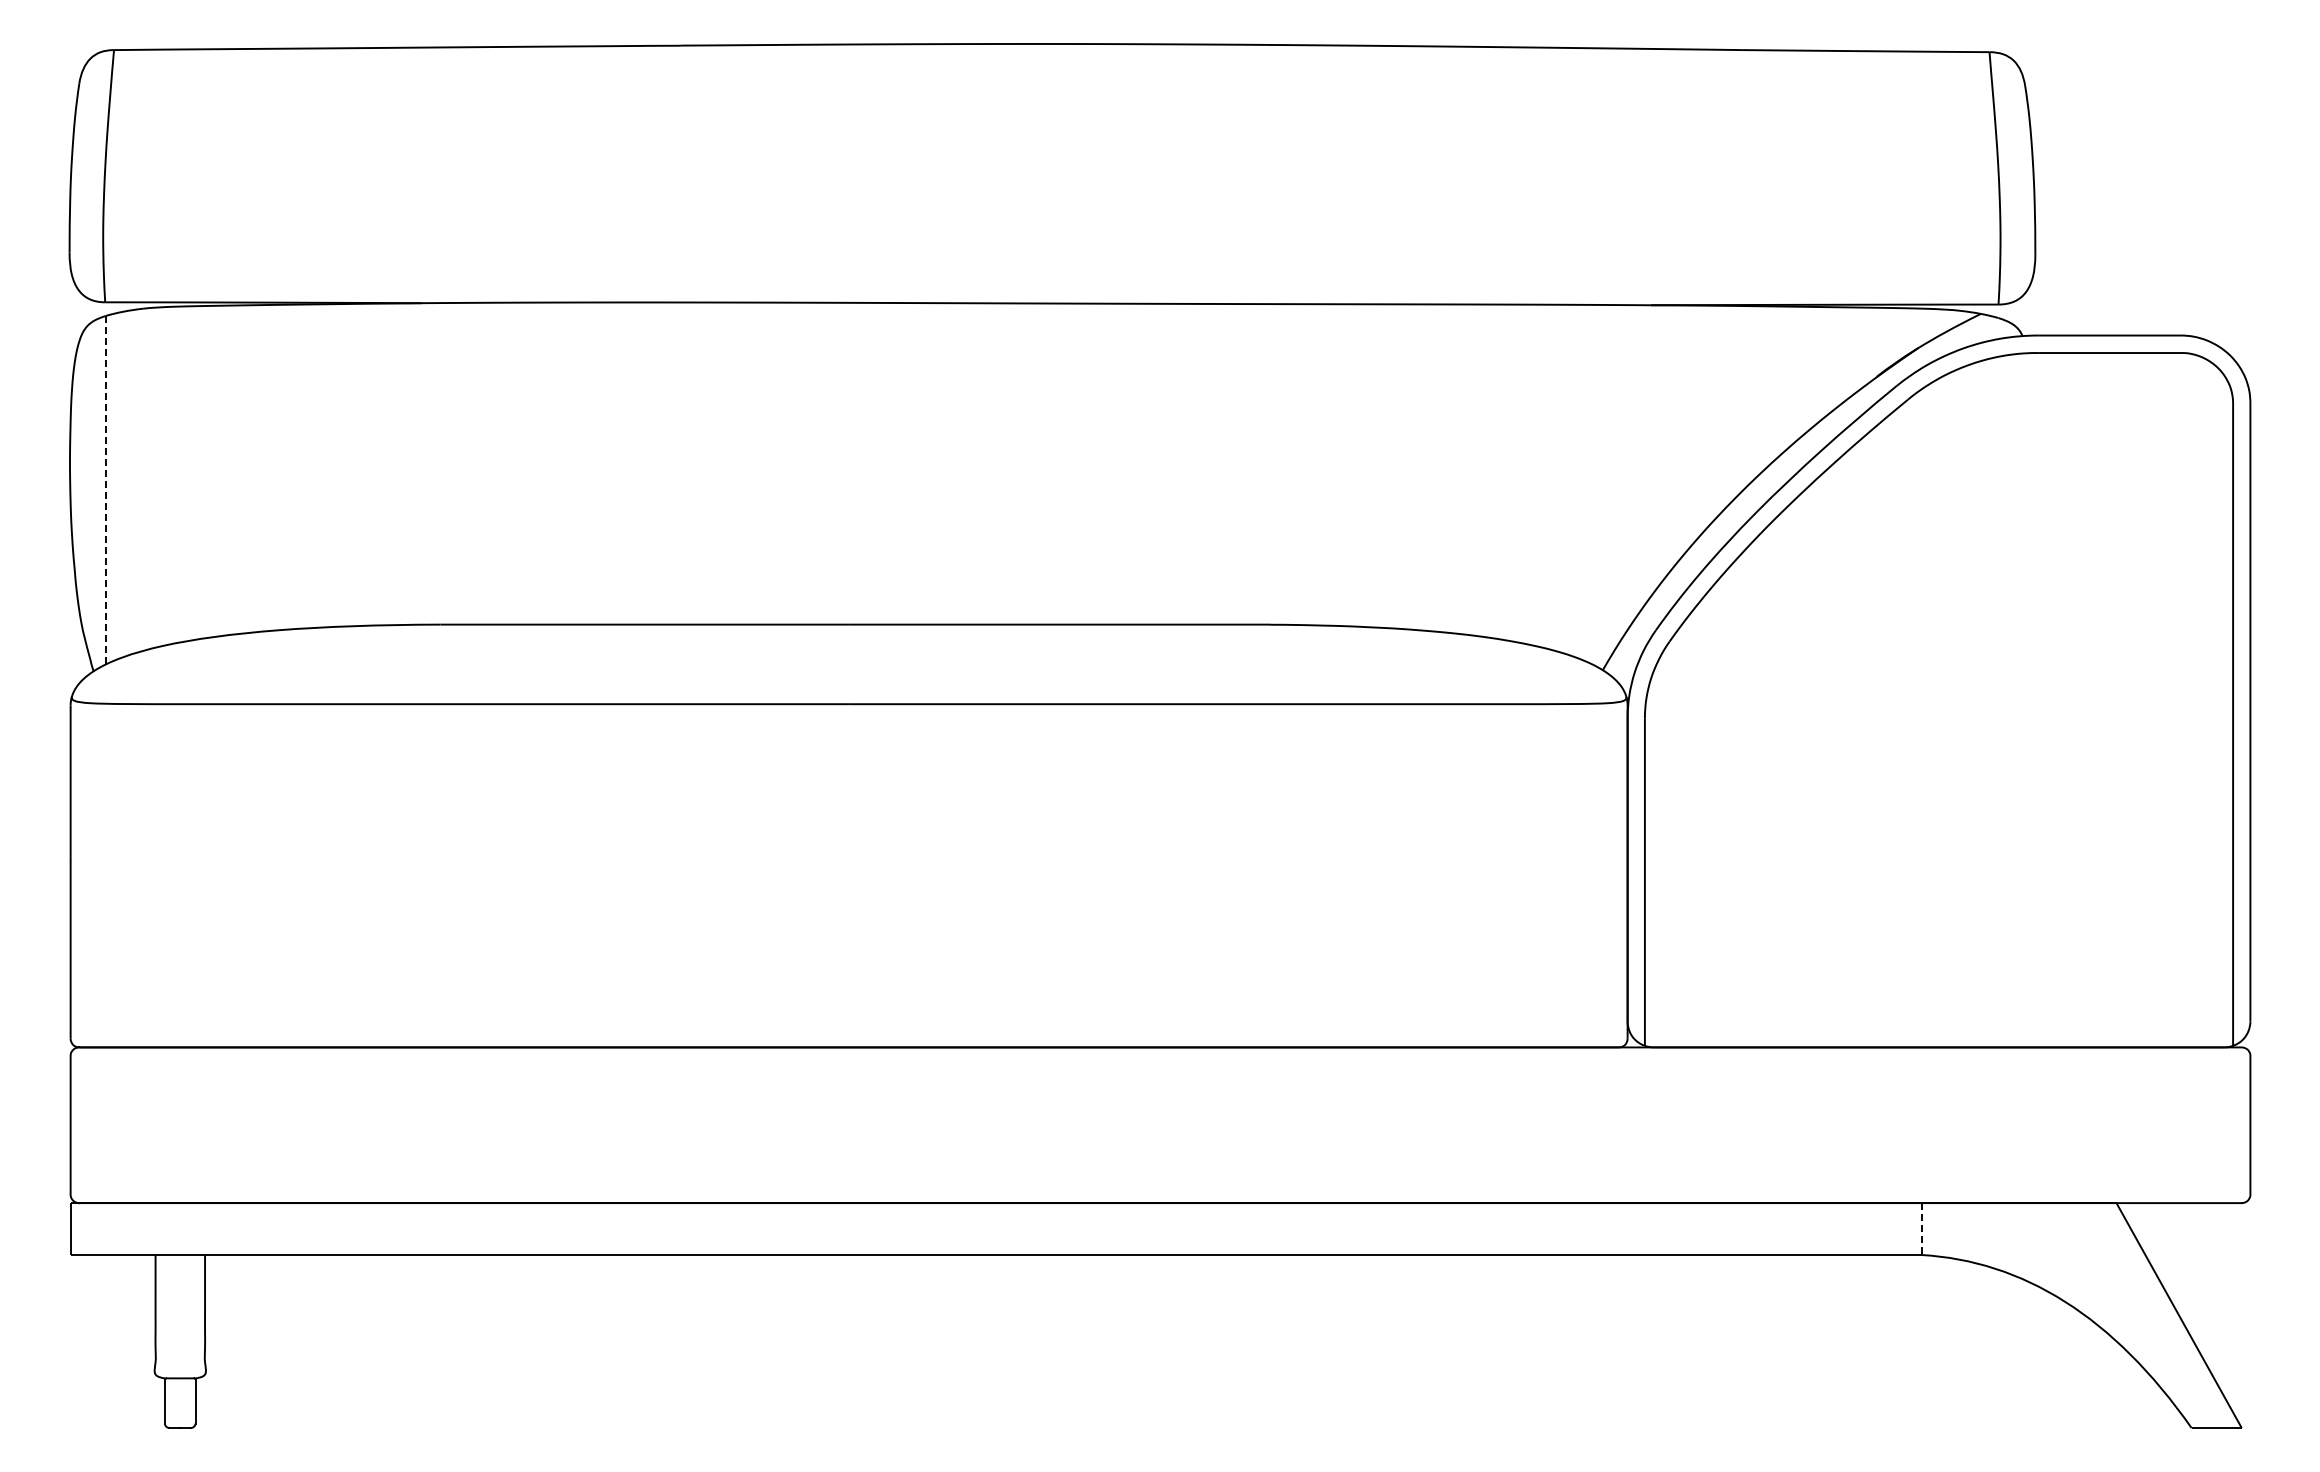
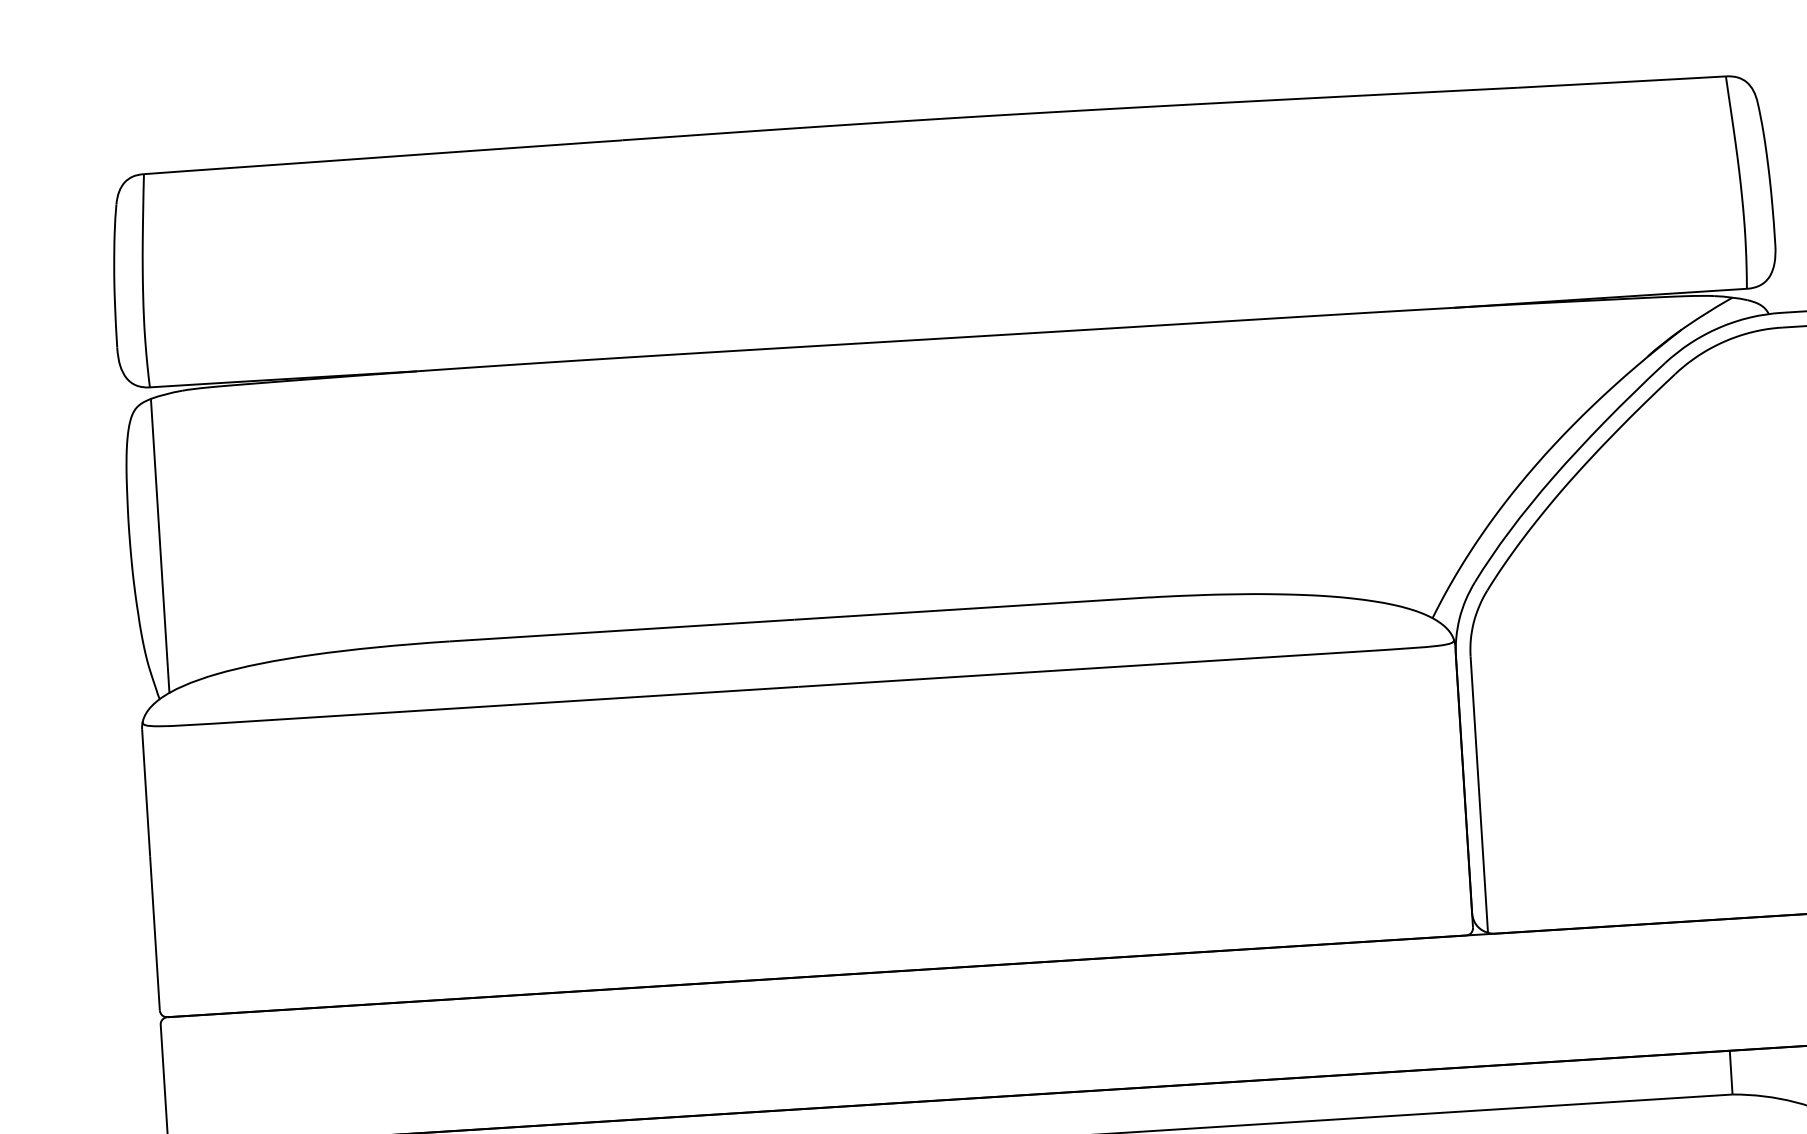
line: (105, 490) -> (160, 546), dashed -> solid
line: (1921, 1229) -> (1731, 1073), dashed -> solid

